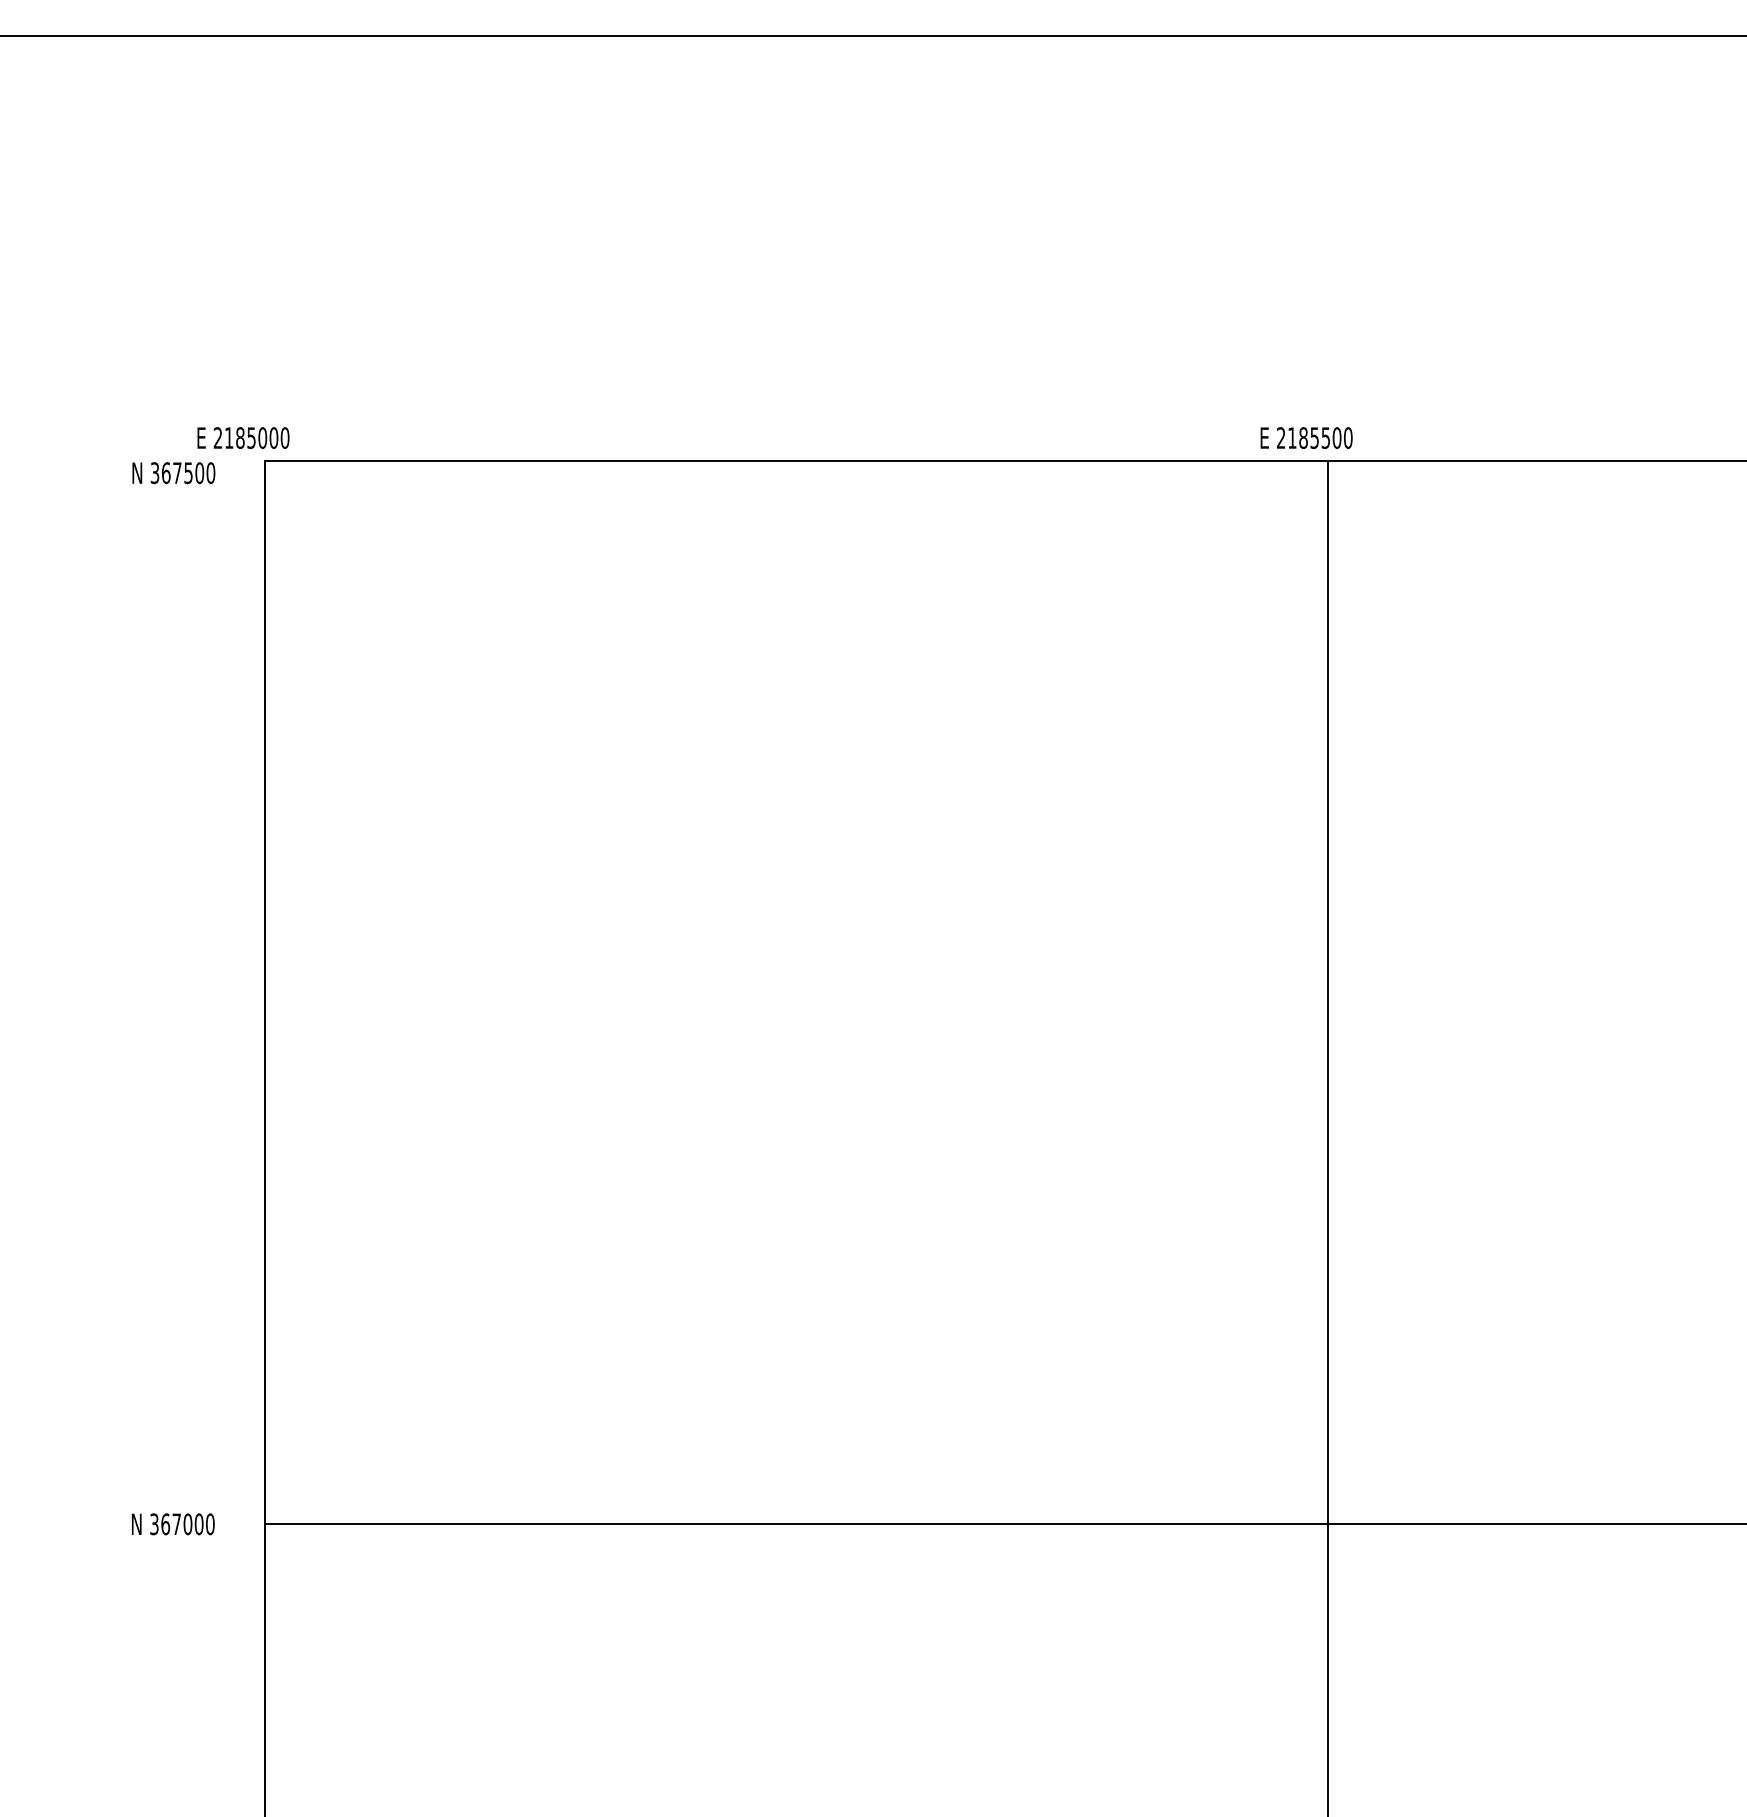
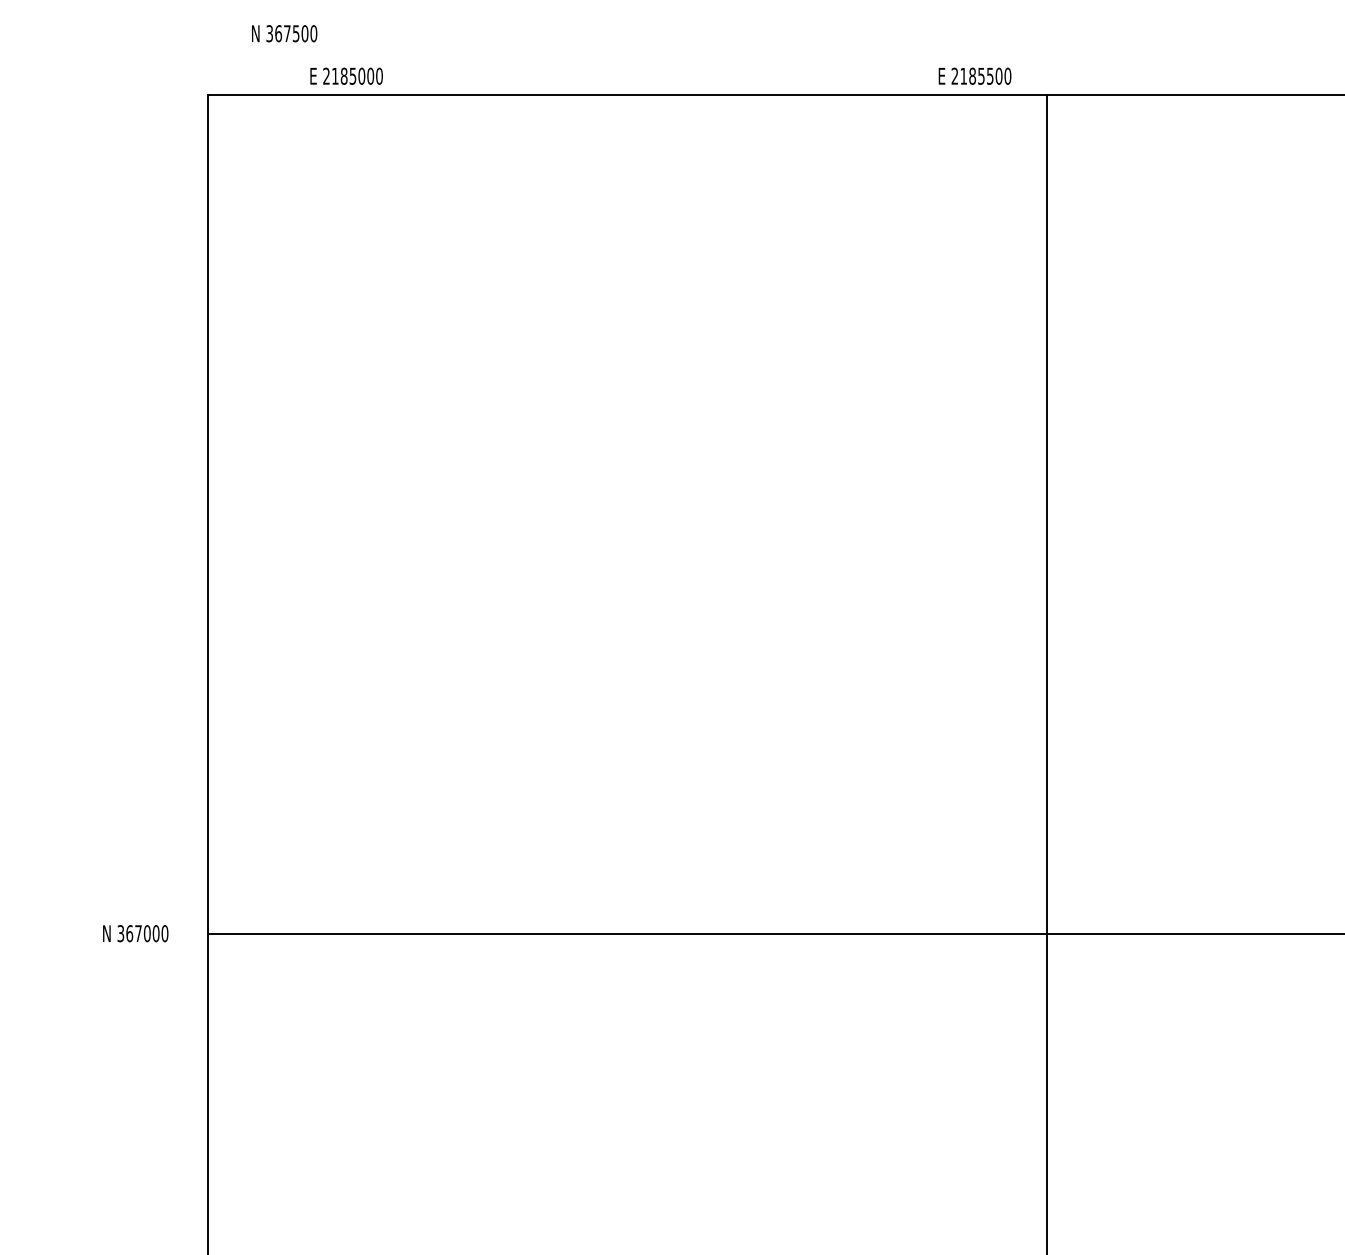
text: (243, 437) -> (346, 75), moved
text: (1306, 437) -> (974, 75), moved
text: (173, 473) -> (284, 34), moved

